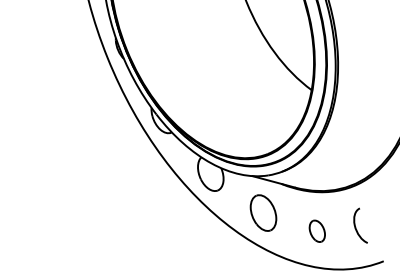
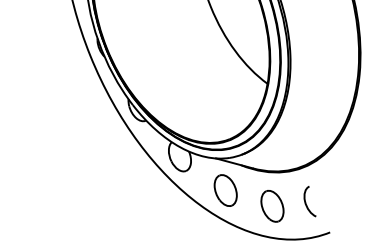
part: (317, 231) -> (272, 206), size x1.67

